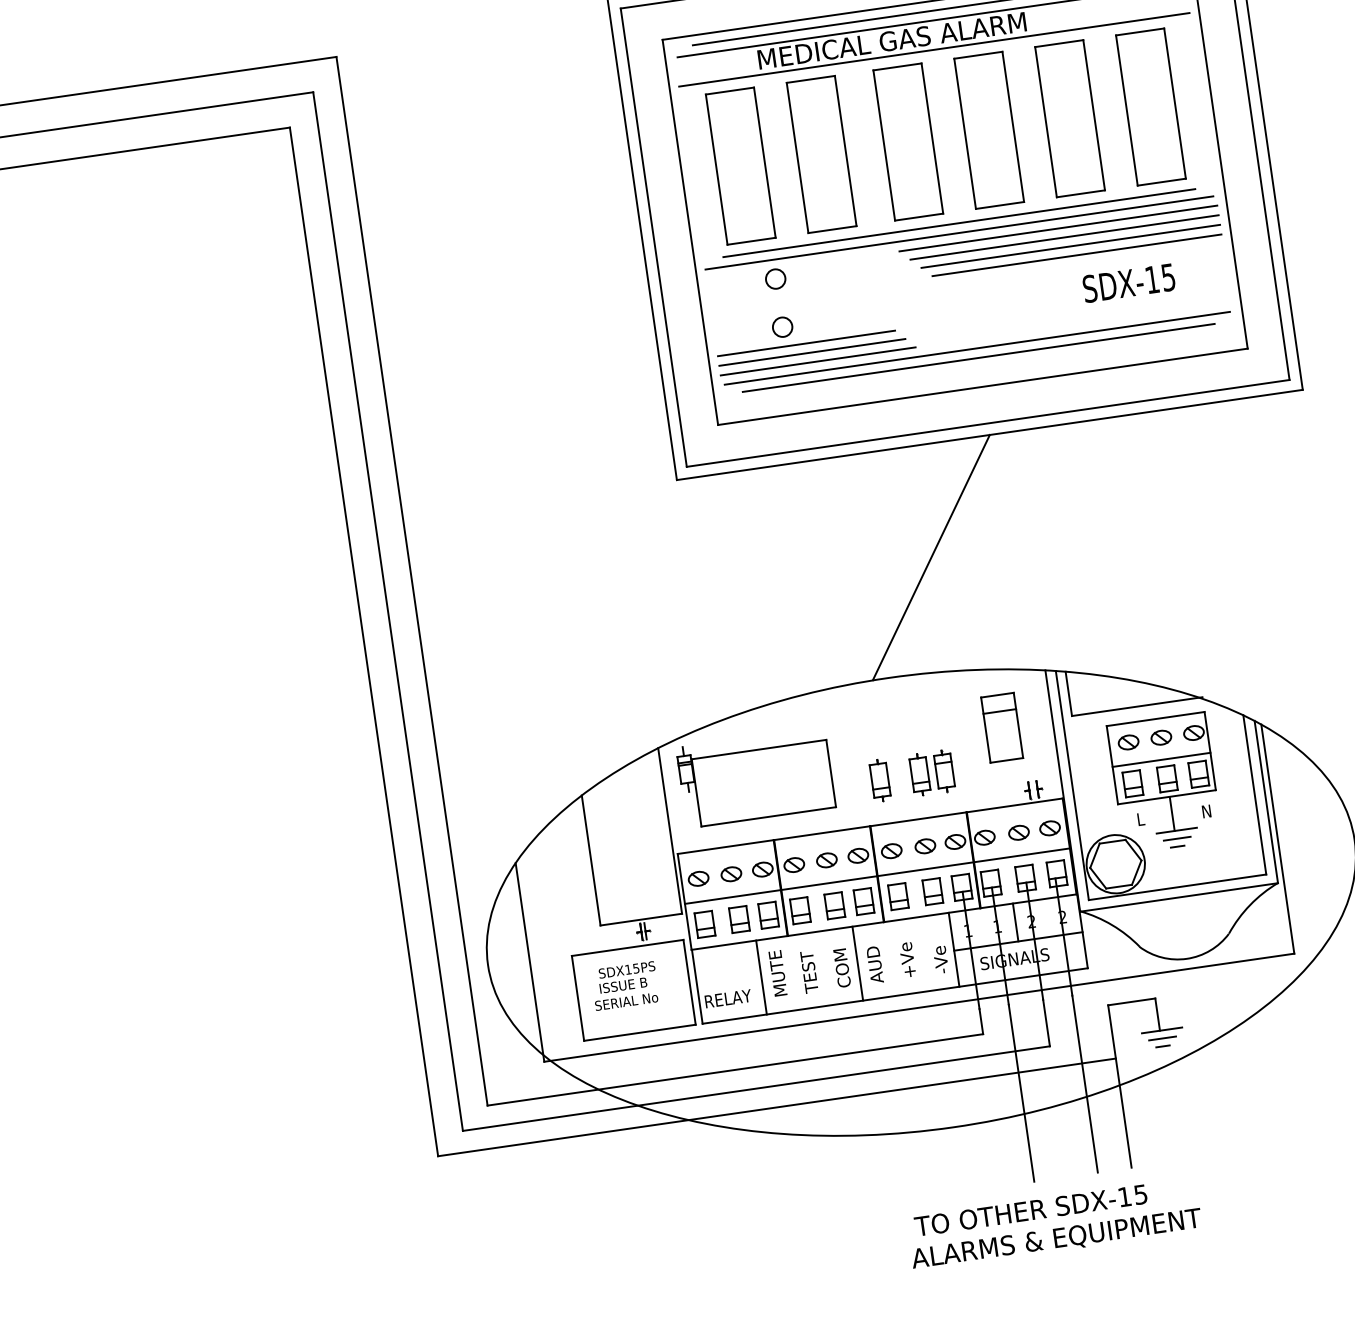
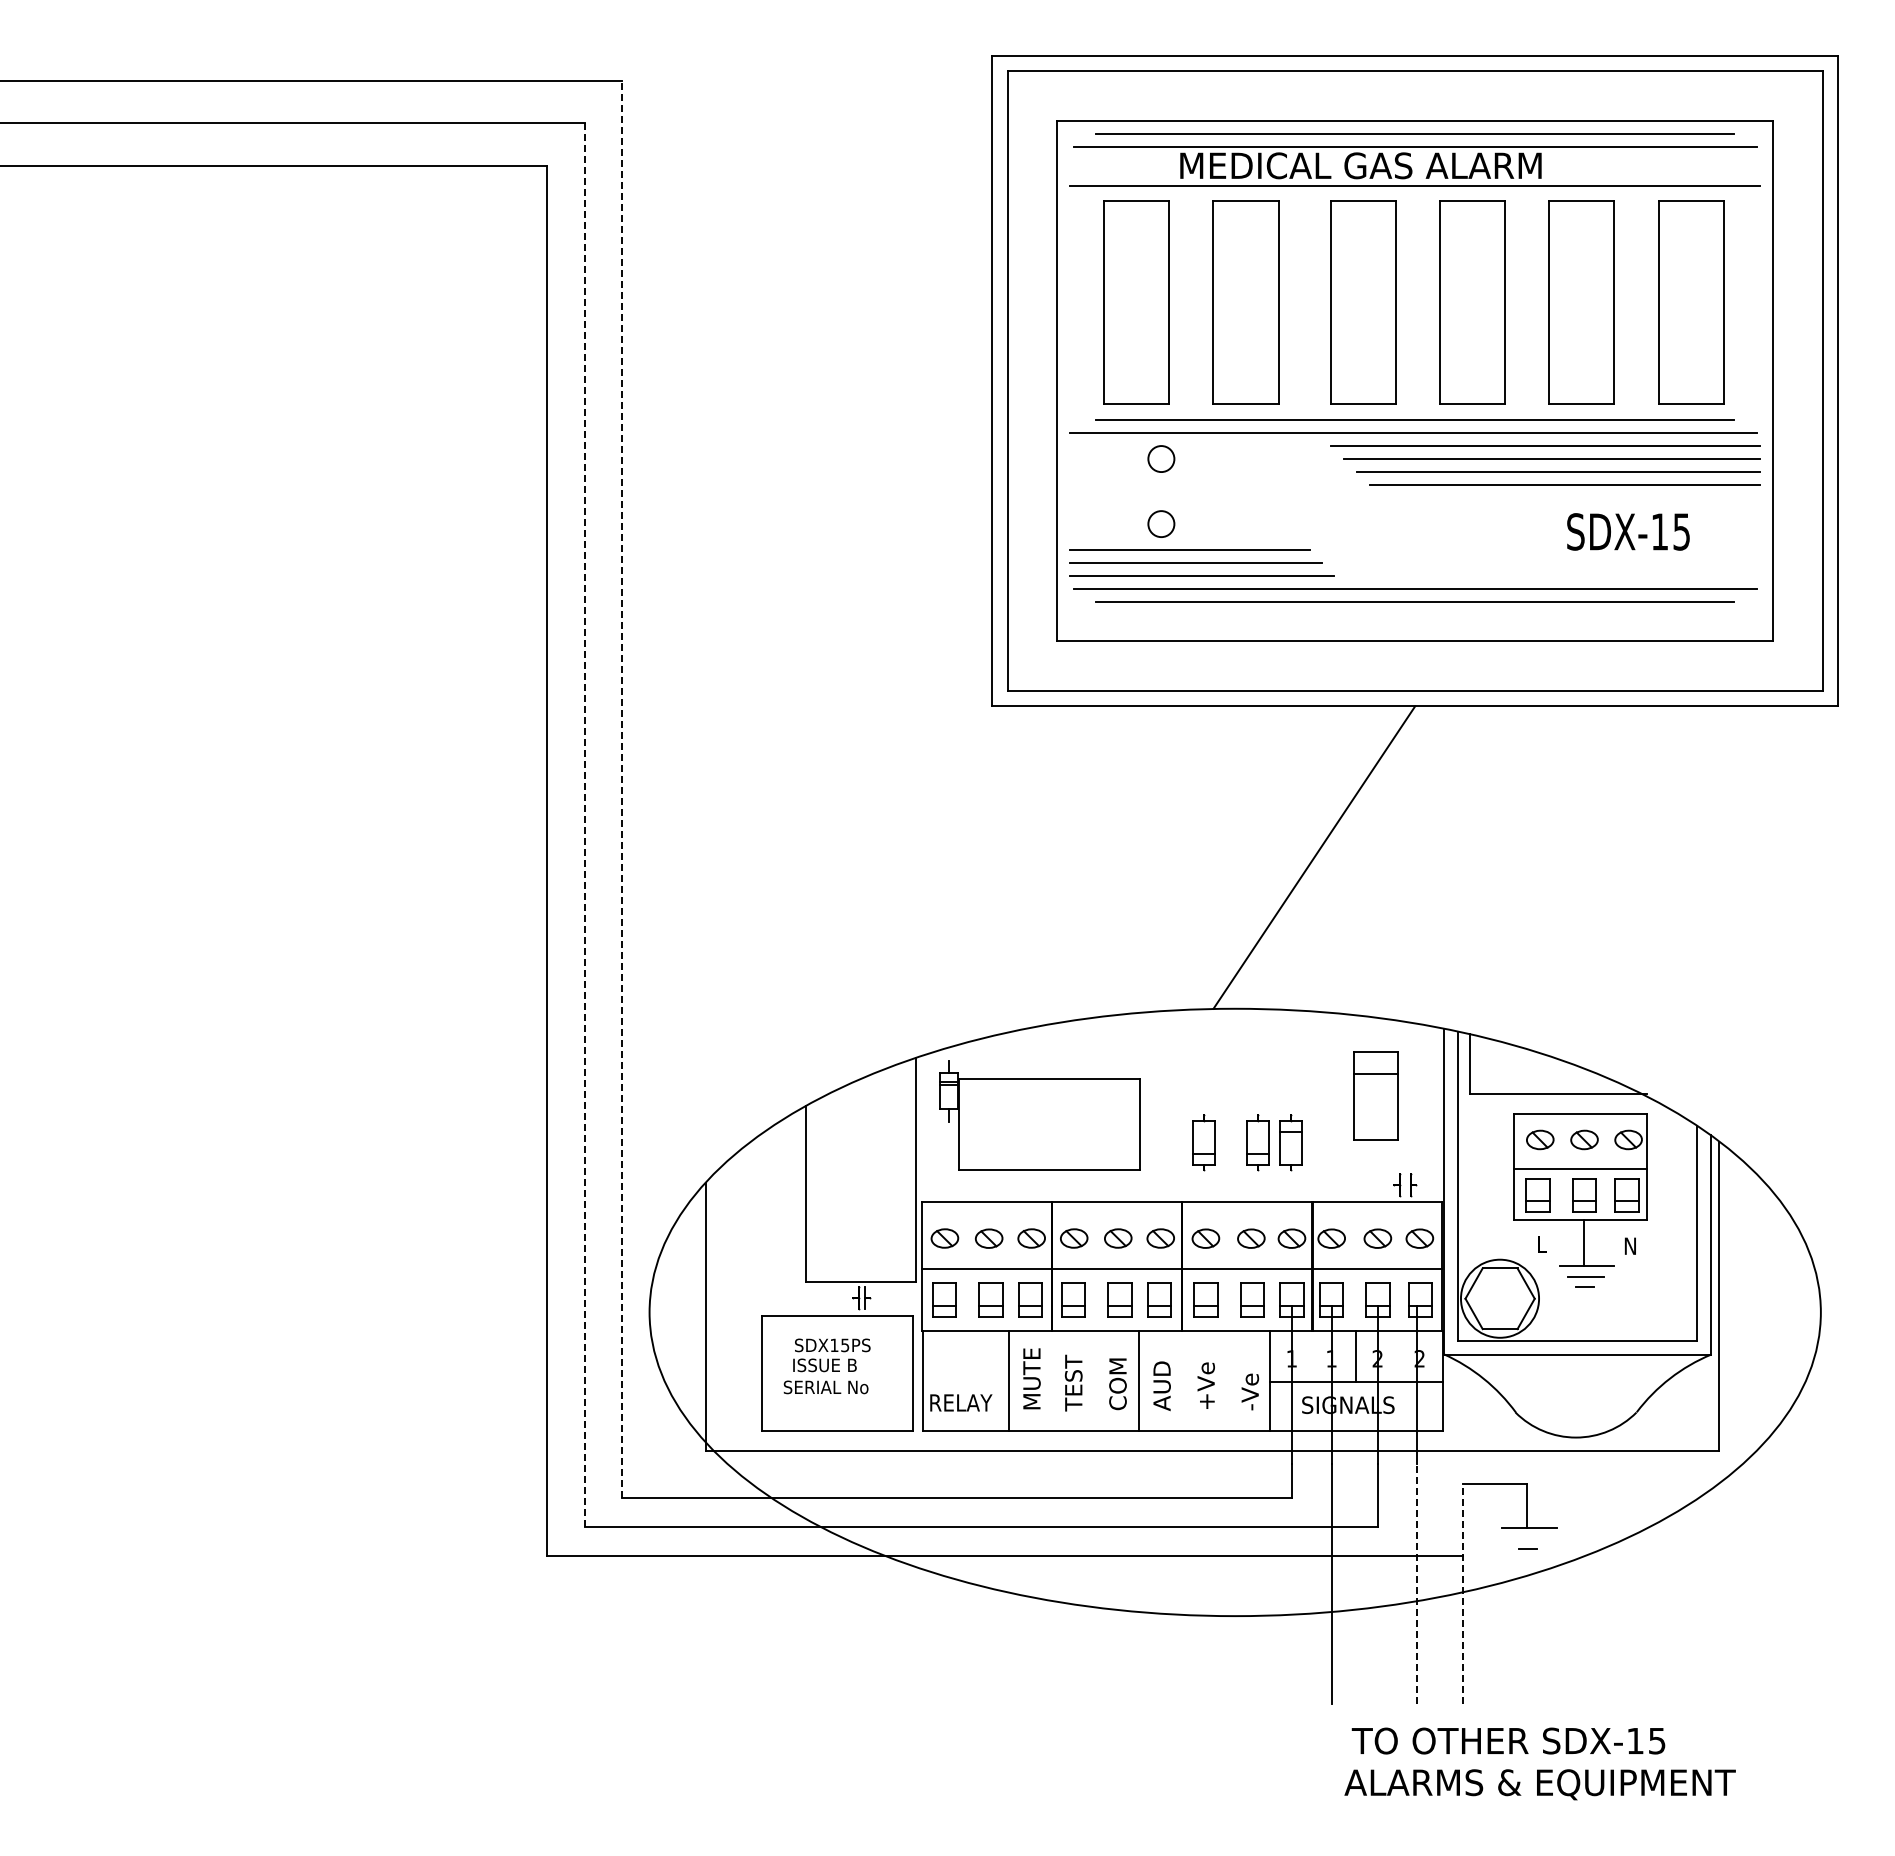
line: (412, 581) -> (622, 789), solid -> dashed
line: (387, 611) -> (584, 825), solid -> dashed
line: (1162, 1038) -> (1528, 1538), removed
line: (1085, 1084) -> (1417, 1584), solid -> dashed
line: (1120, 1086) -> (1463, 1593), solid -> dashed
text: (1030, 1210) -> (1508, 1740), moved
text: (1056, 1239) -> (1539, 1784), moved

